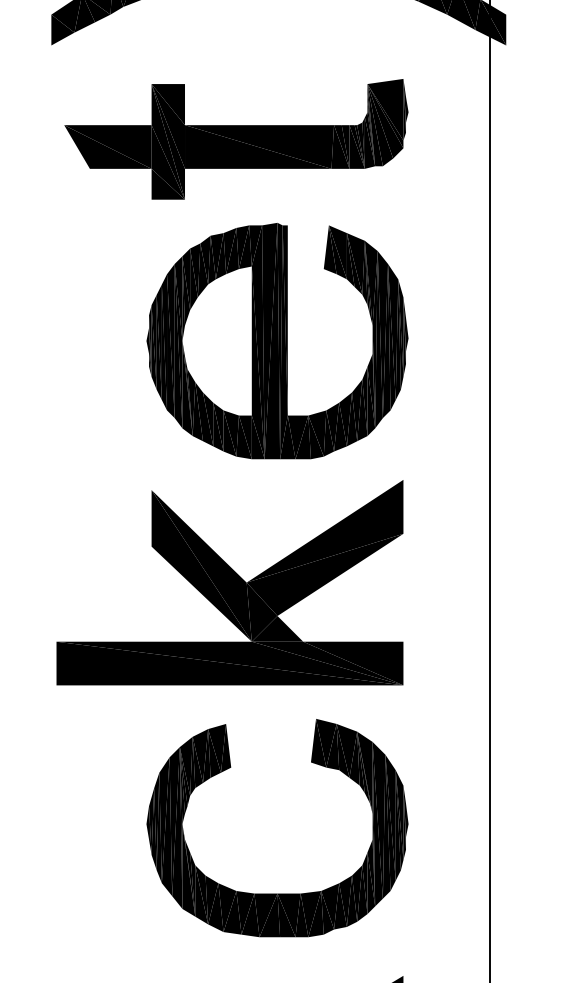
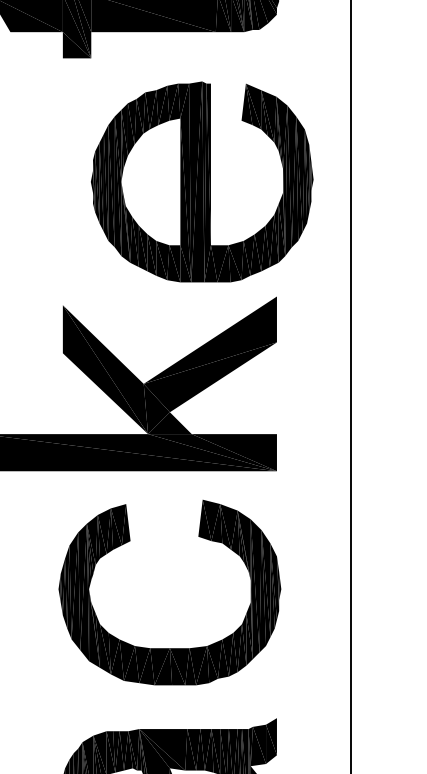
part: (277, 341) -> (202, 182), moved

